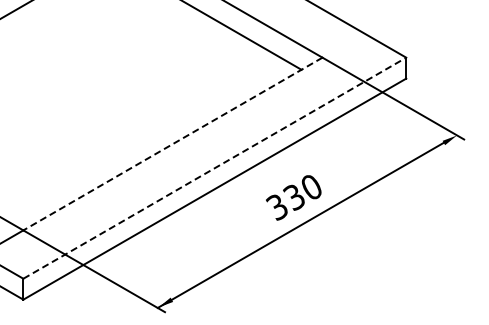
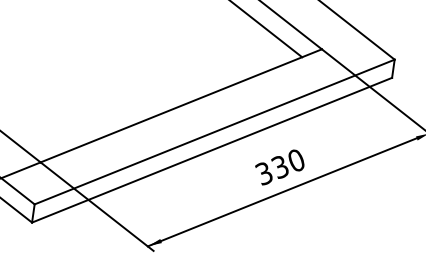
line: (172, 144) -> (180, 106), dashed -> solid
line: (215, 167) -> (215, 131), dashed -> solid

